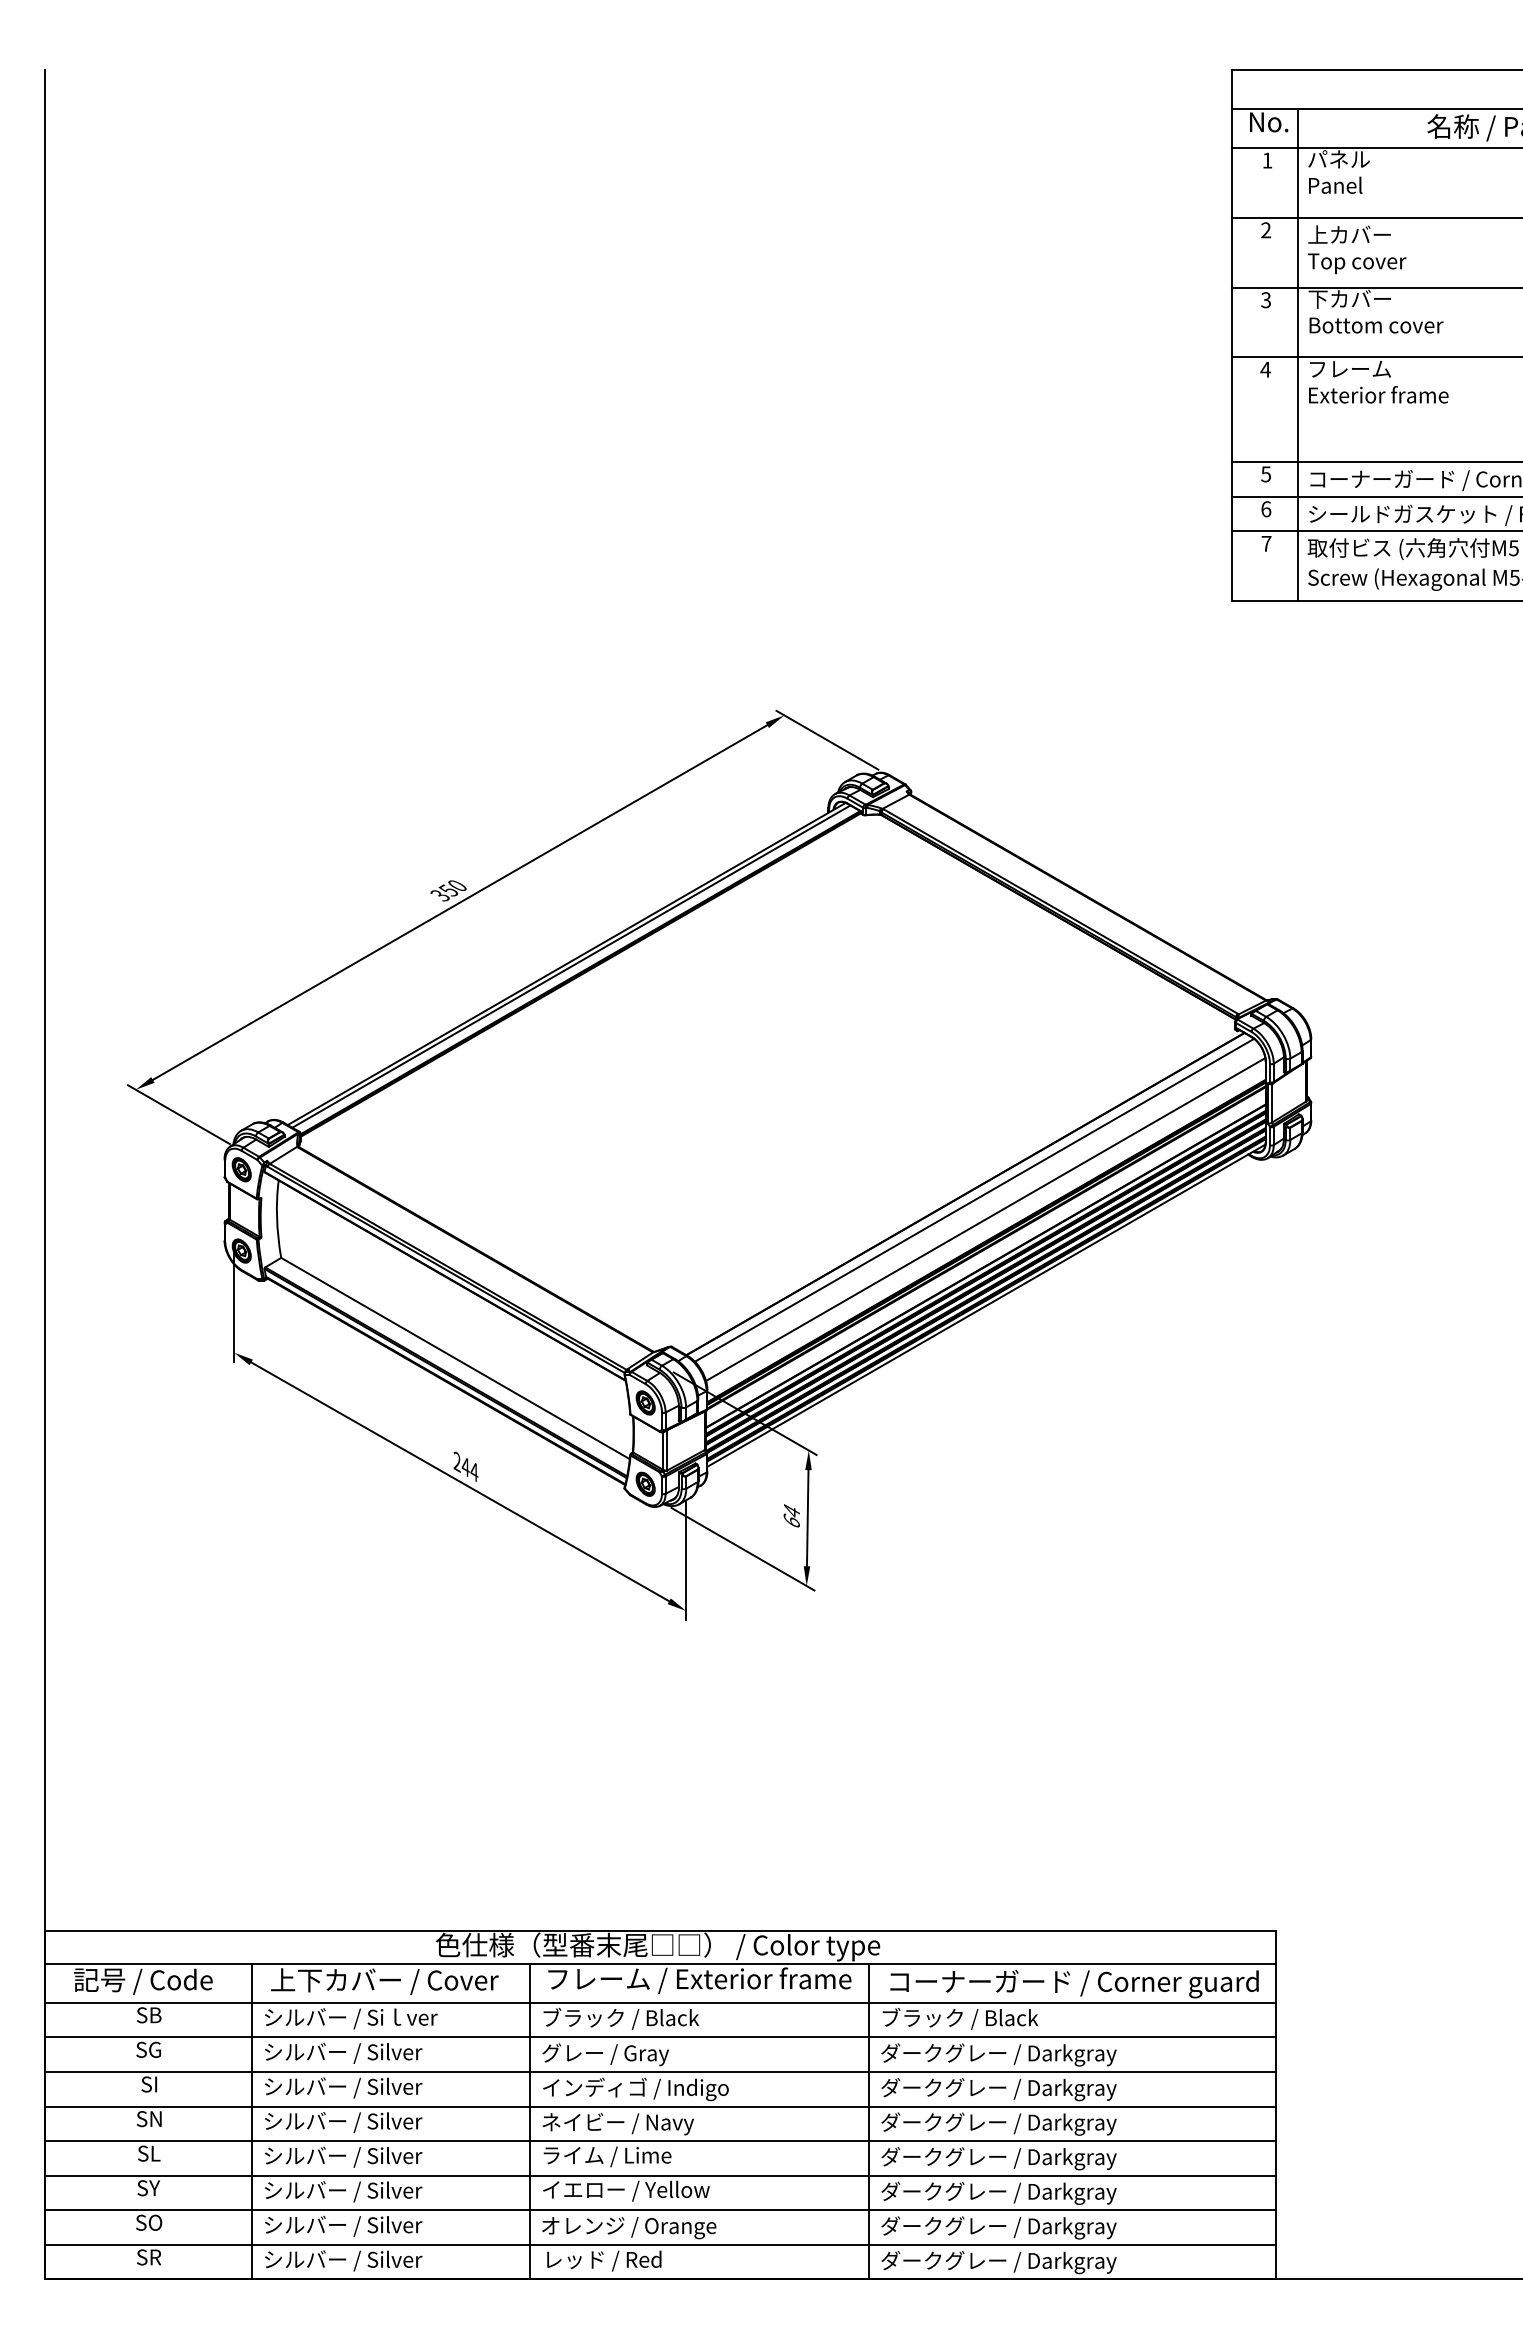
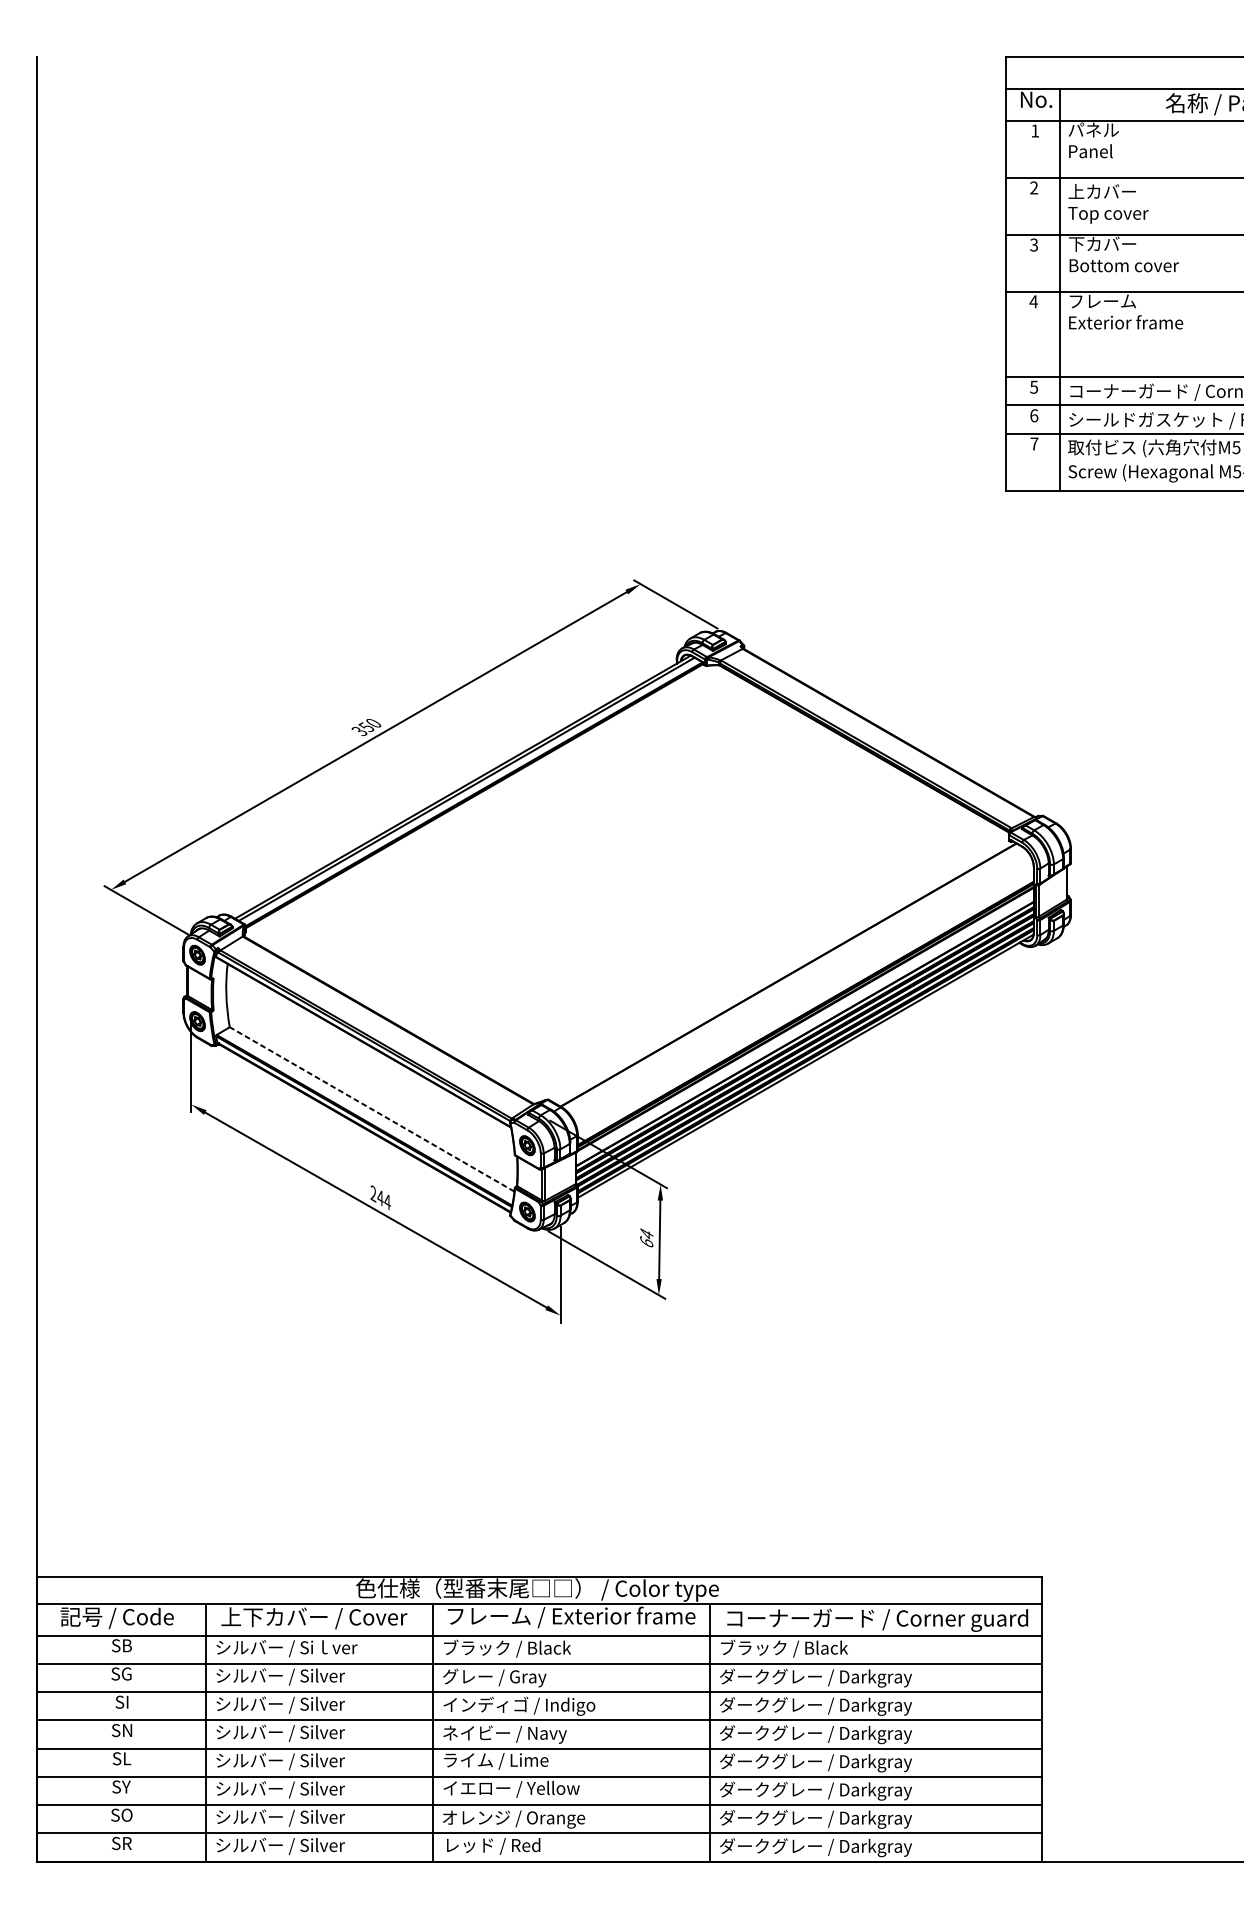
line: (974, 1199) -> (795, 979), removed
line: (985, 1219) -> (804, 995), removed
line: (455, 1358) -> (372, 1109), solid -> dashed

